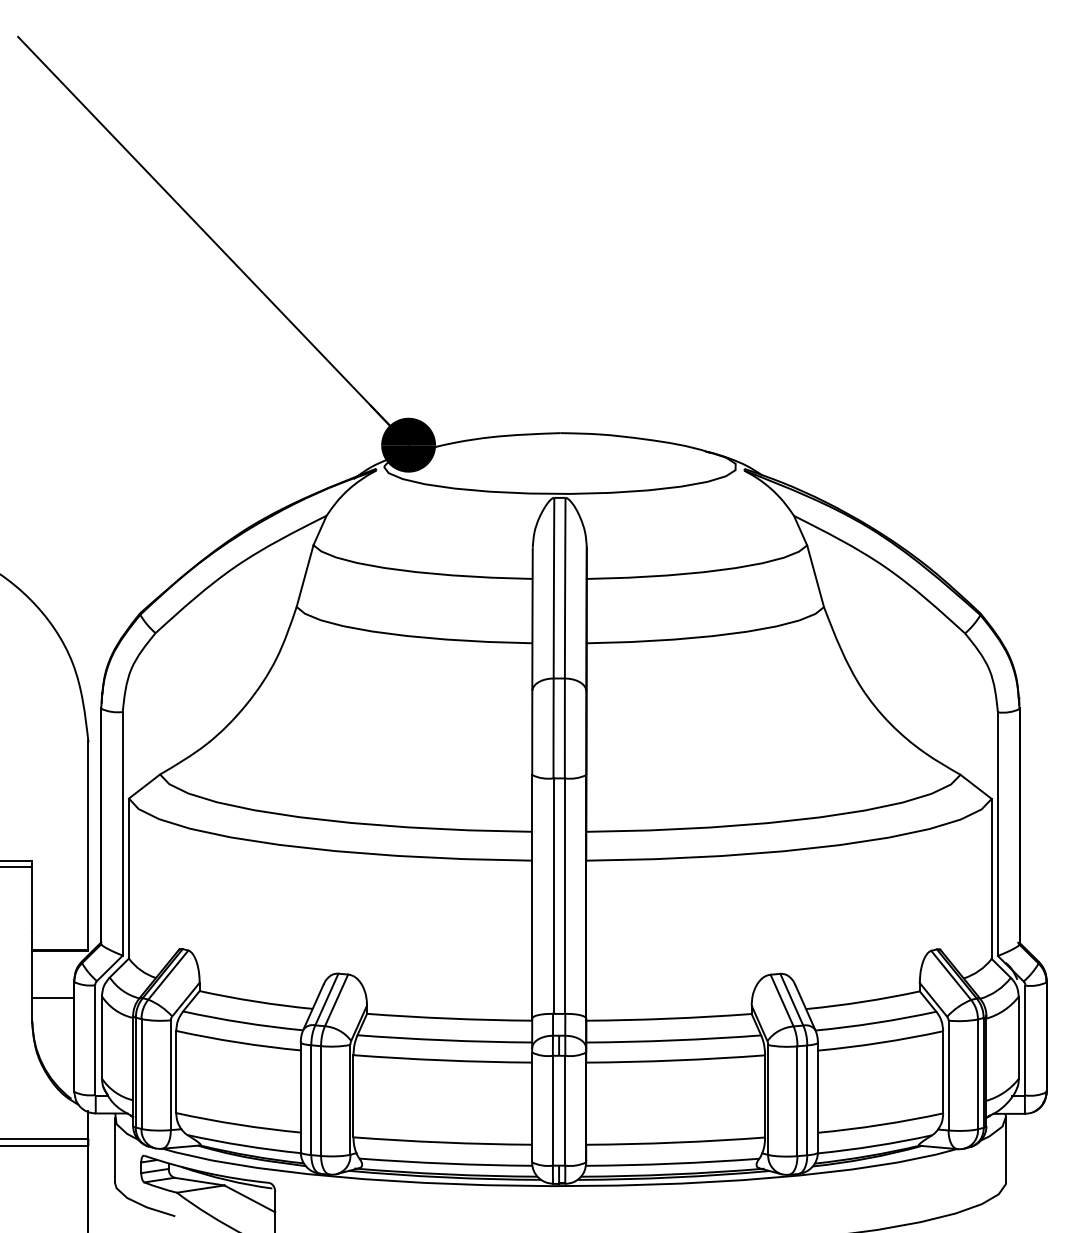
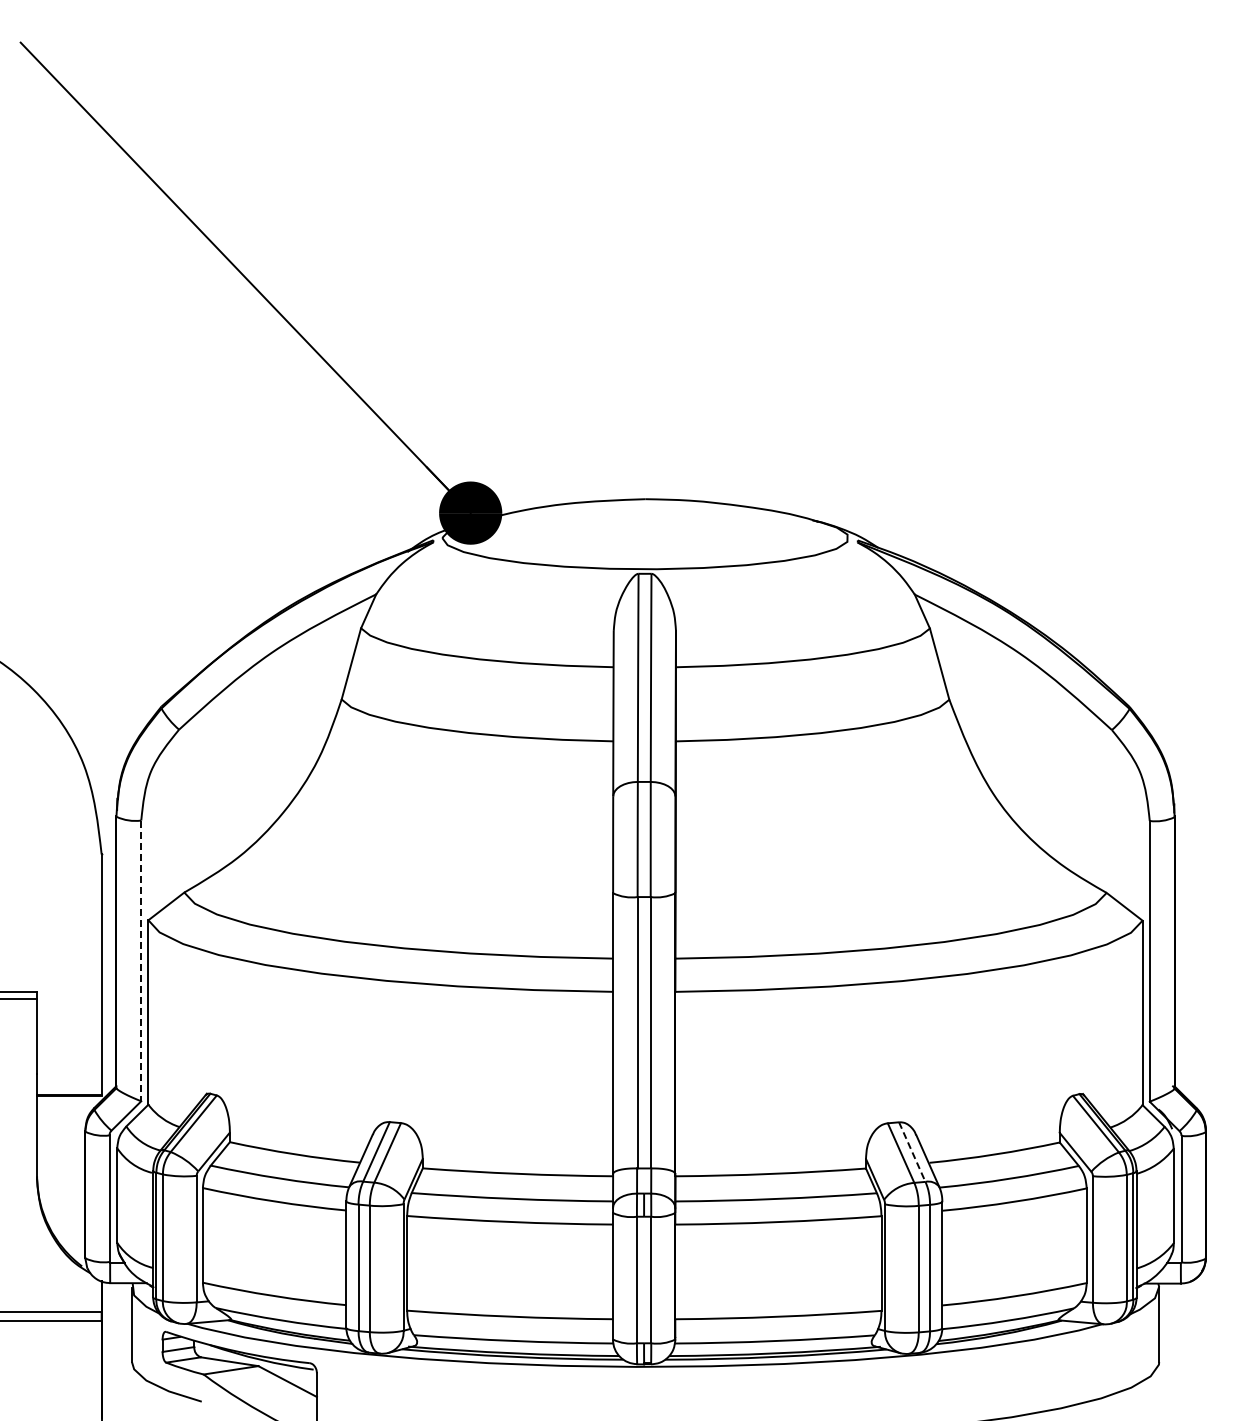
line: (122, 834) -> (141, 961), solid -> dashed
line: (53, 998) -> (61, 1150), removed
line: (792, 1000) -> (912, 1152), solid -> dashed

